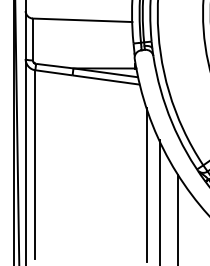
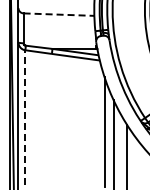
line: (83, 20) -> (59, 14), solid -> dashed
line: (35, 163) -> (25, 116), solid -> dashed

